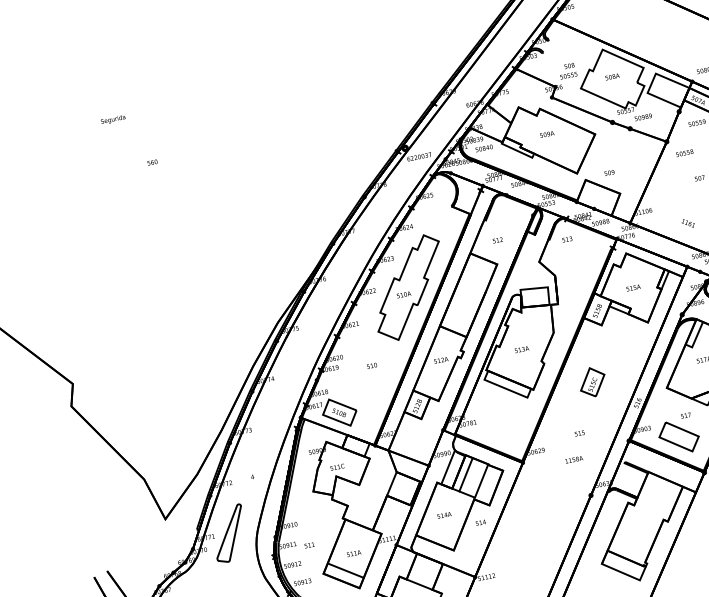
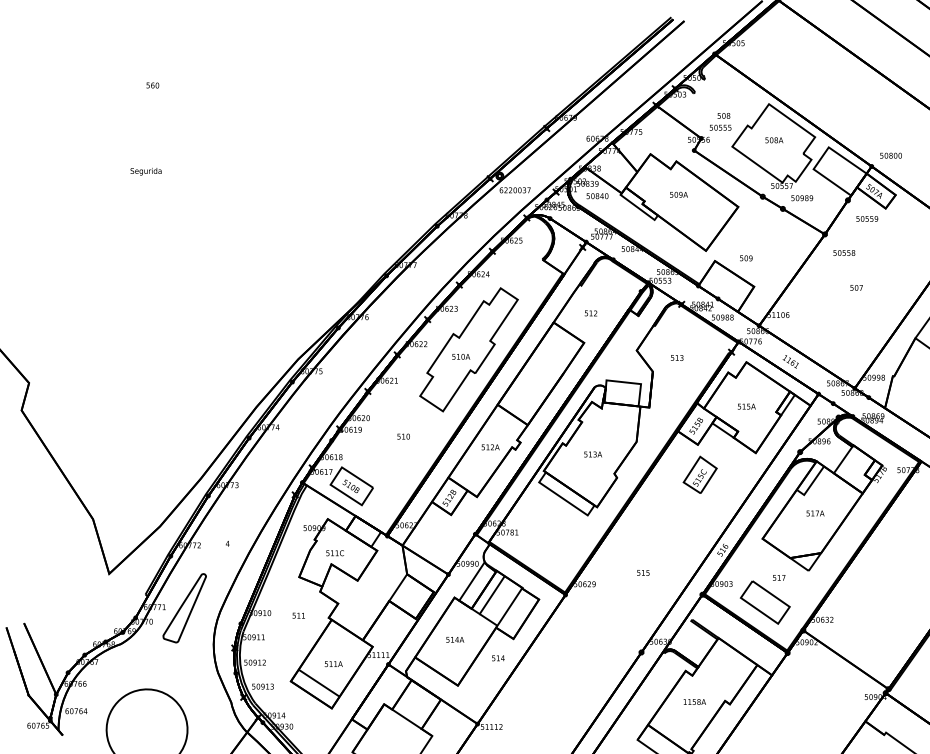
text: (112, 119) -> (145, 171), moved
text: (152, 162) -> (152, 85), moved
text: (687, 223) -> (790, 361), moved
text: (567, 239) -> (677, 357), moved
part: (591, 382) -> (699, 474), moved
text: (573, 459) -> (694, 701), moved
text: (309, 545) -> (298, 615), moved

